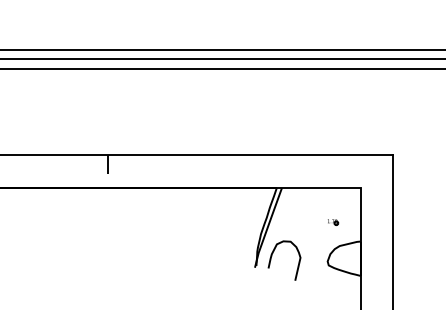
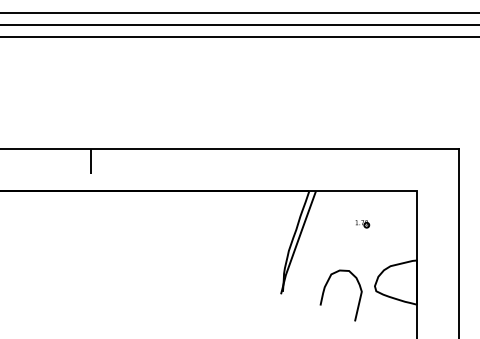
part: (333, 222) -> (363, 224), moved
curve: (272, 256) -> (325, 290), moved

